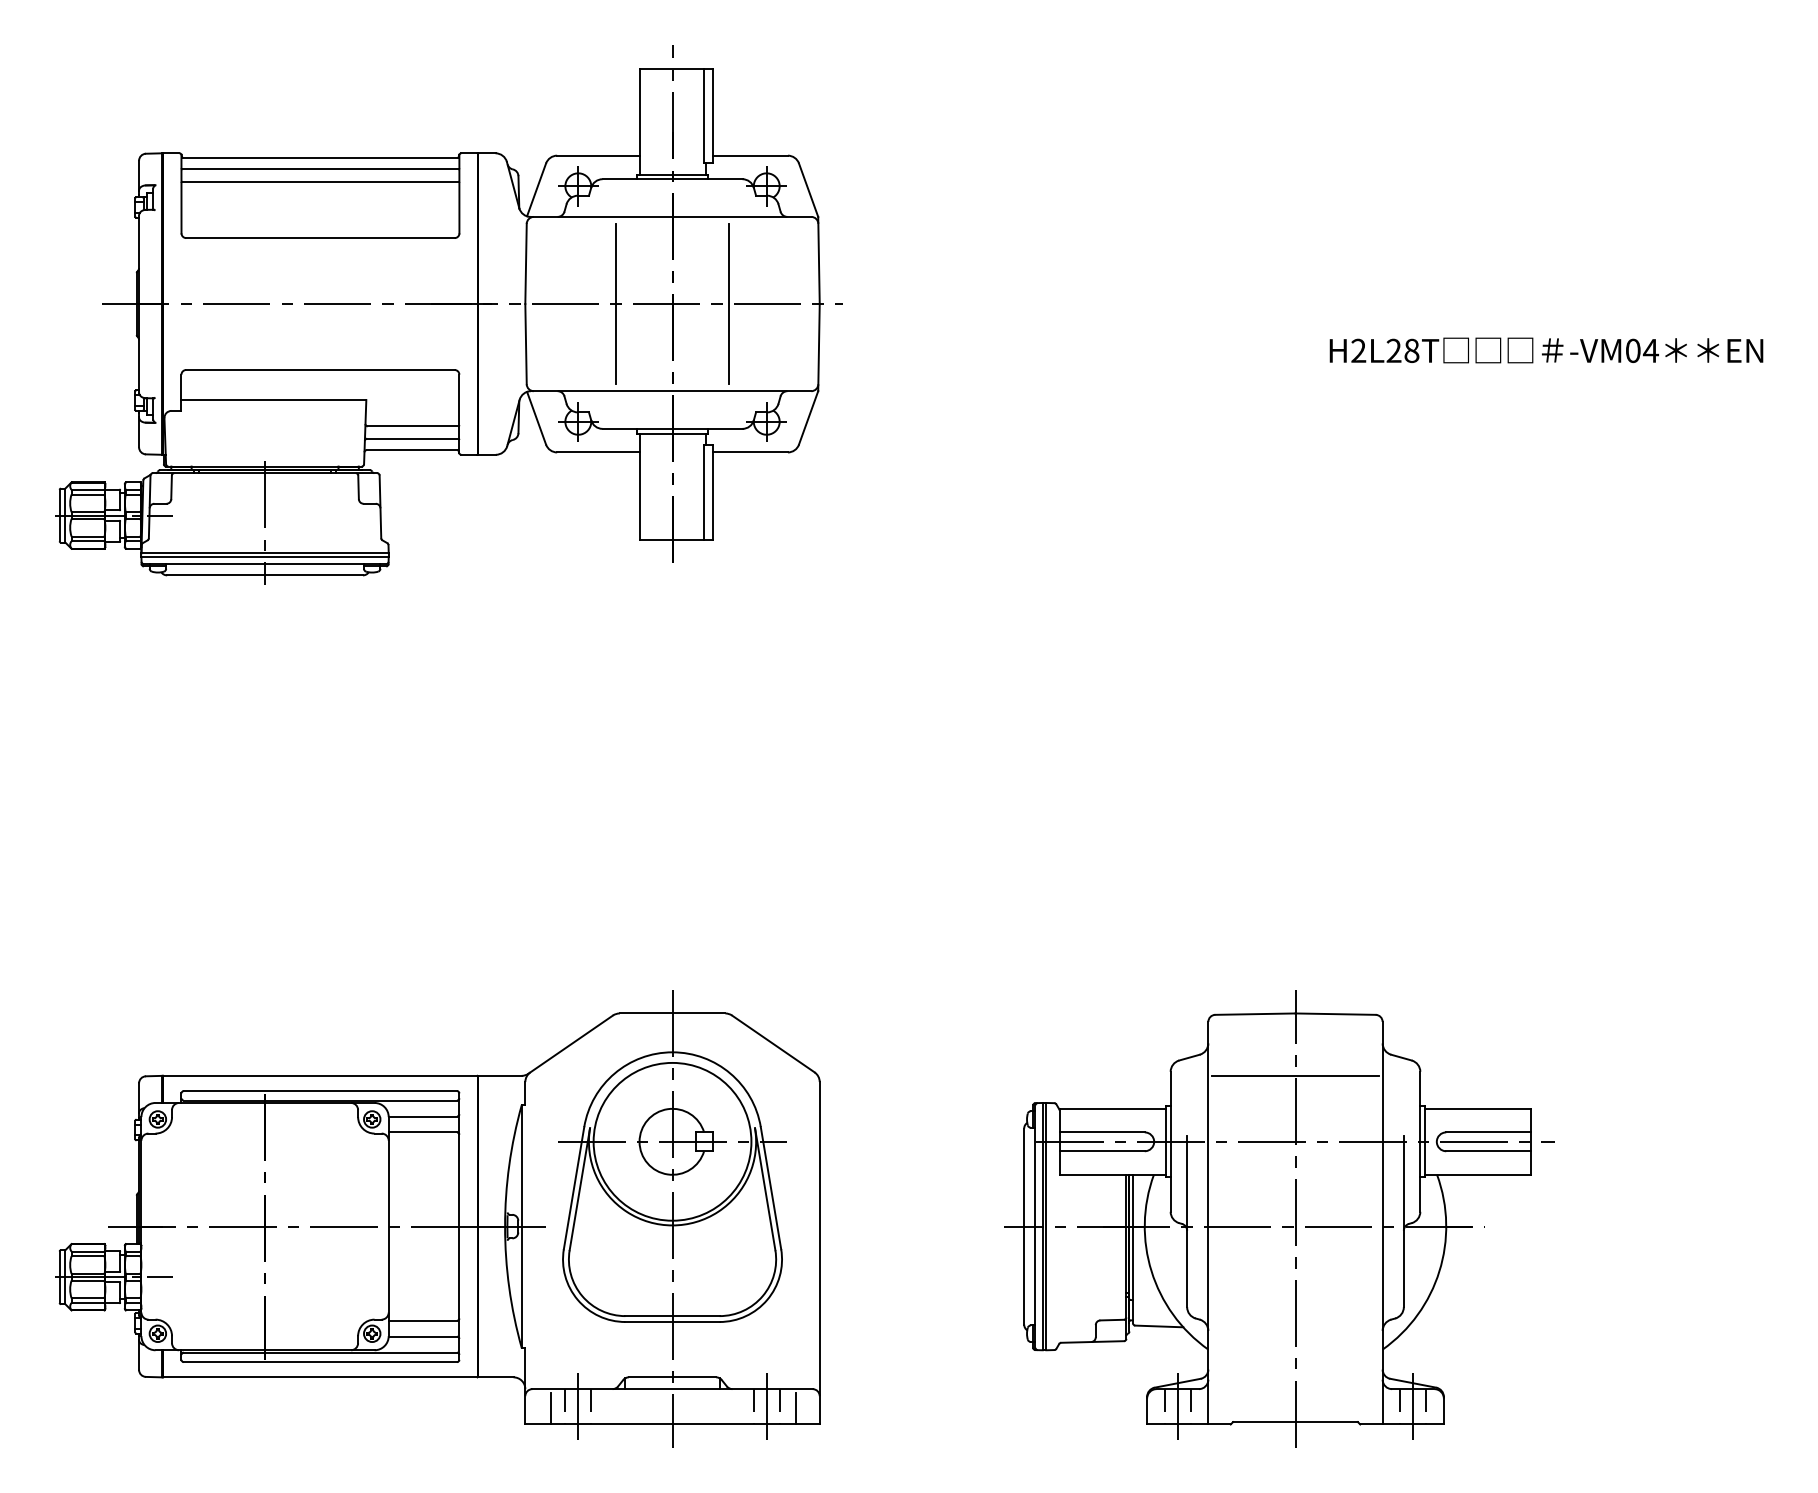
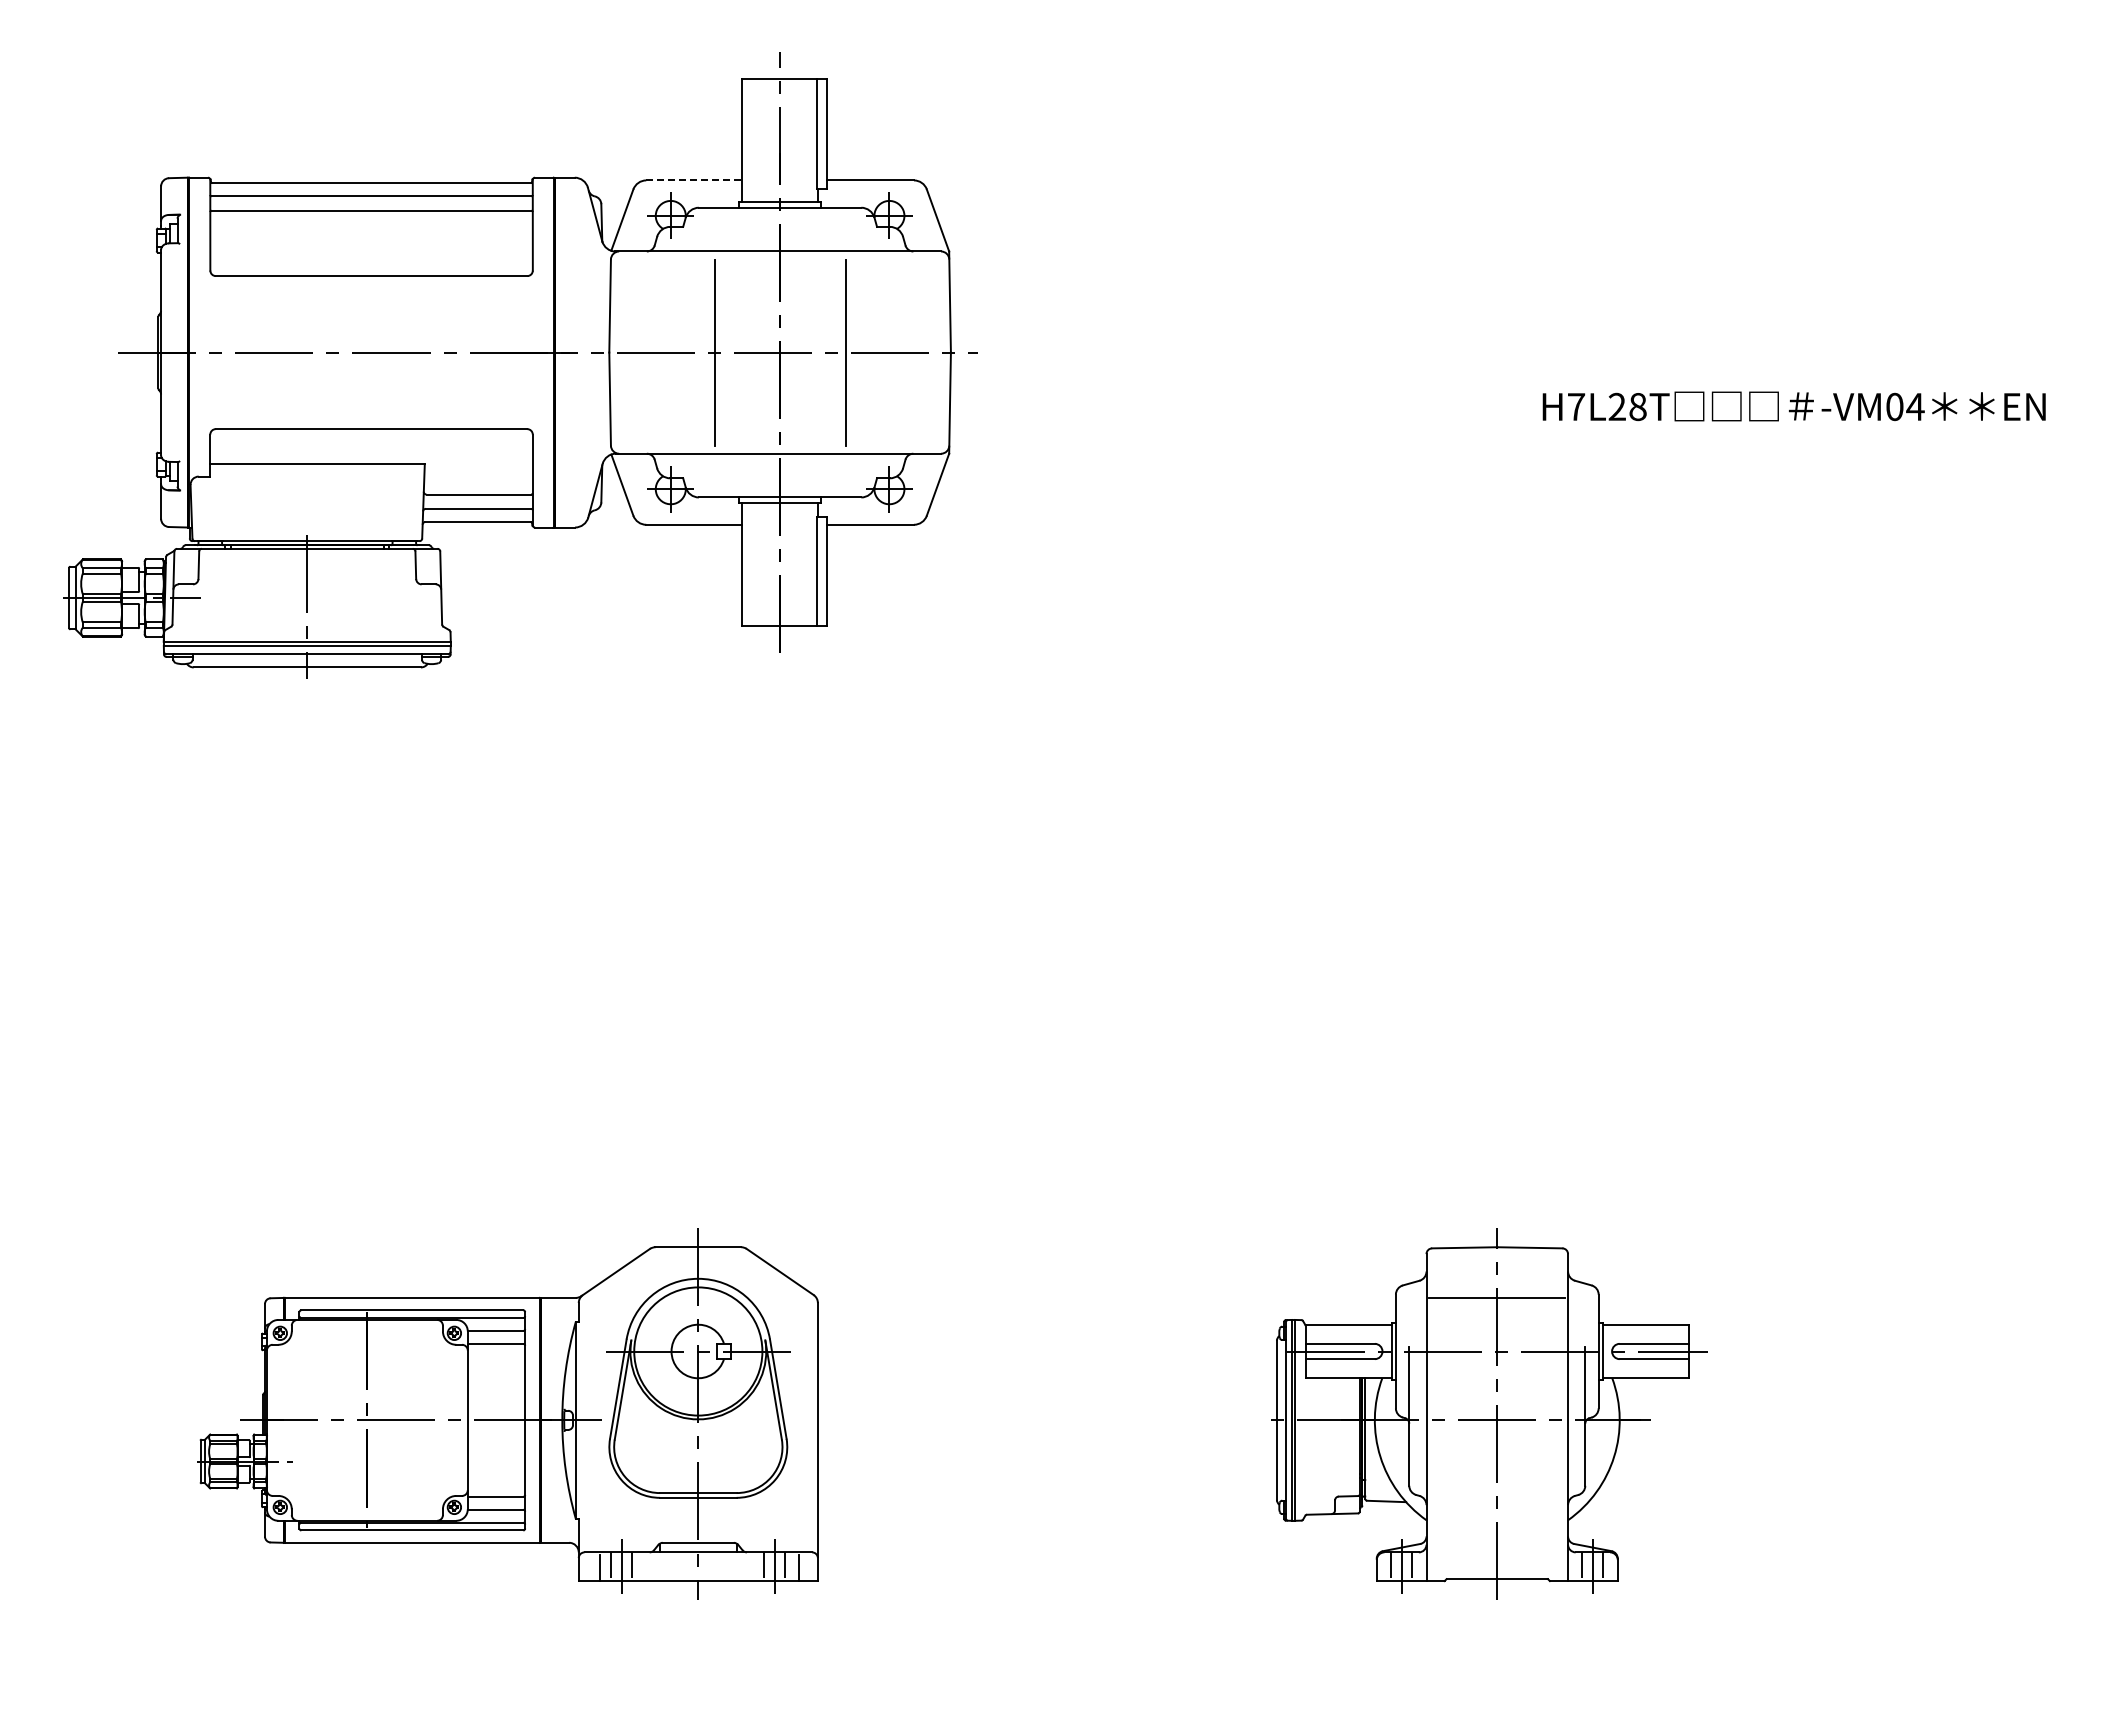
line: (598, 155) -> (694, 180), solid -> dashed
text: (1358, 350) -> (1576, 406), H2L28T -> H7L28T
part: (437, 1218) -> (507, 1413), size x0.7
part: (1278, 1218) -> (1483, 1413), size x0.7

